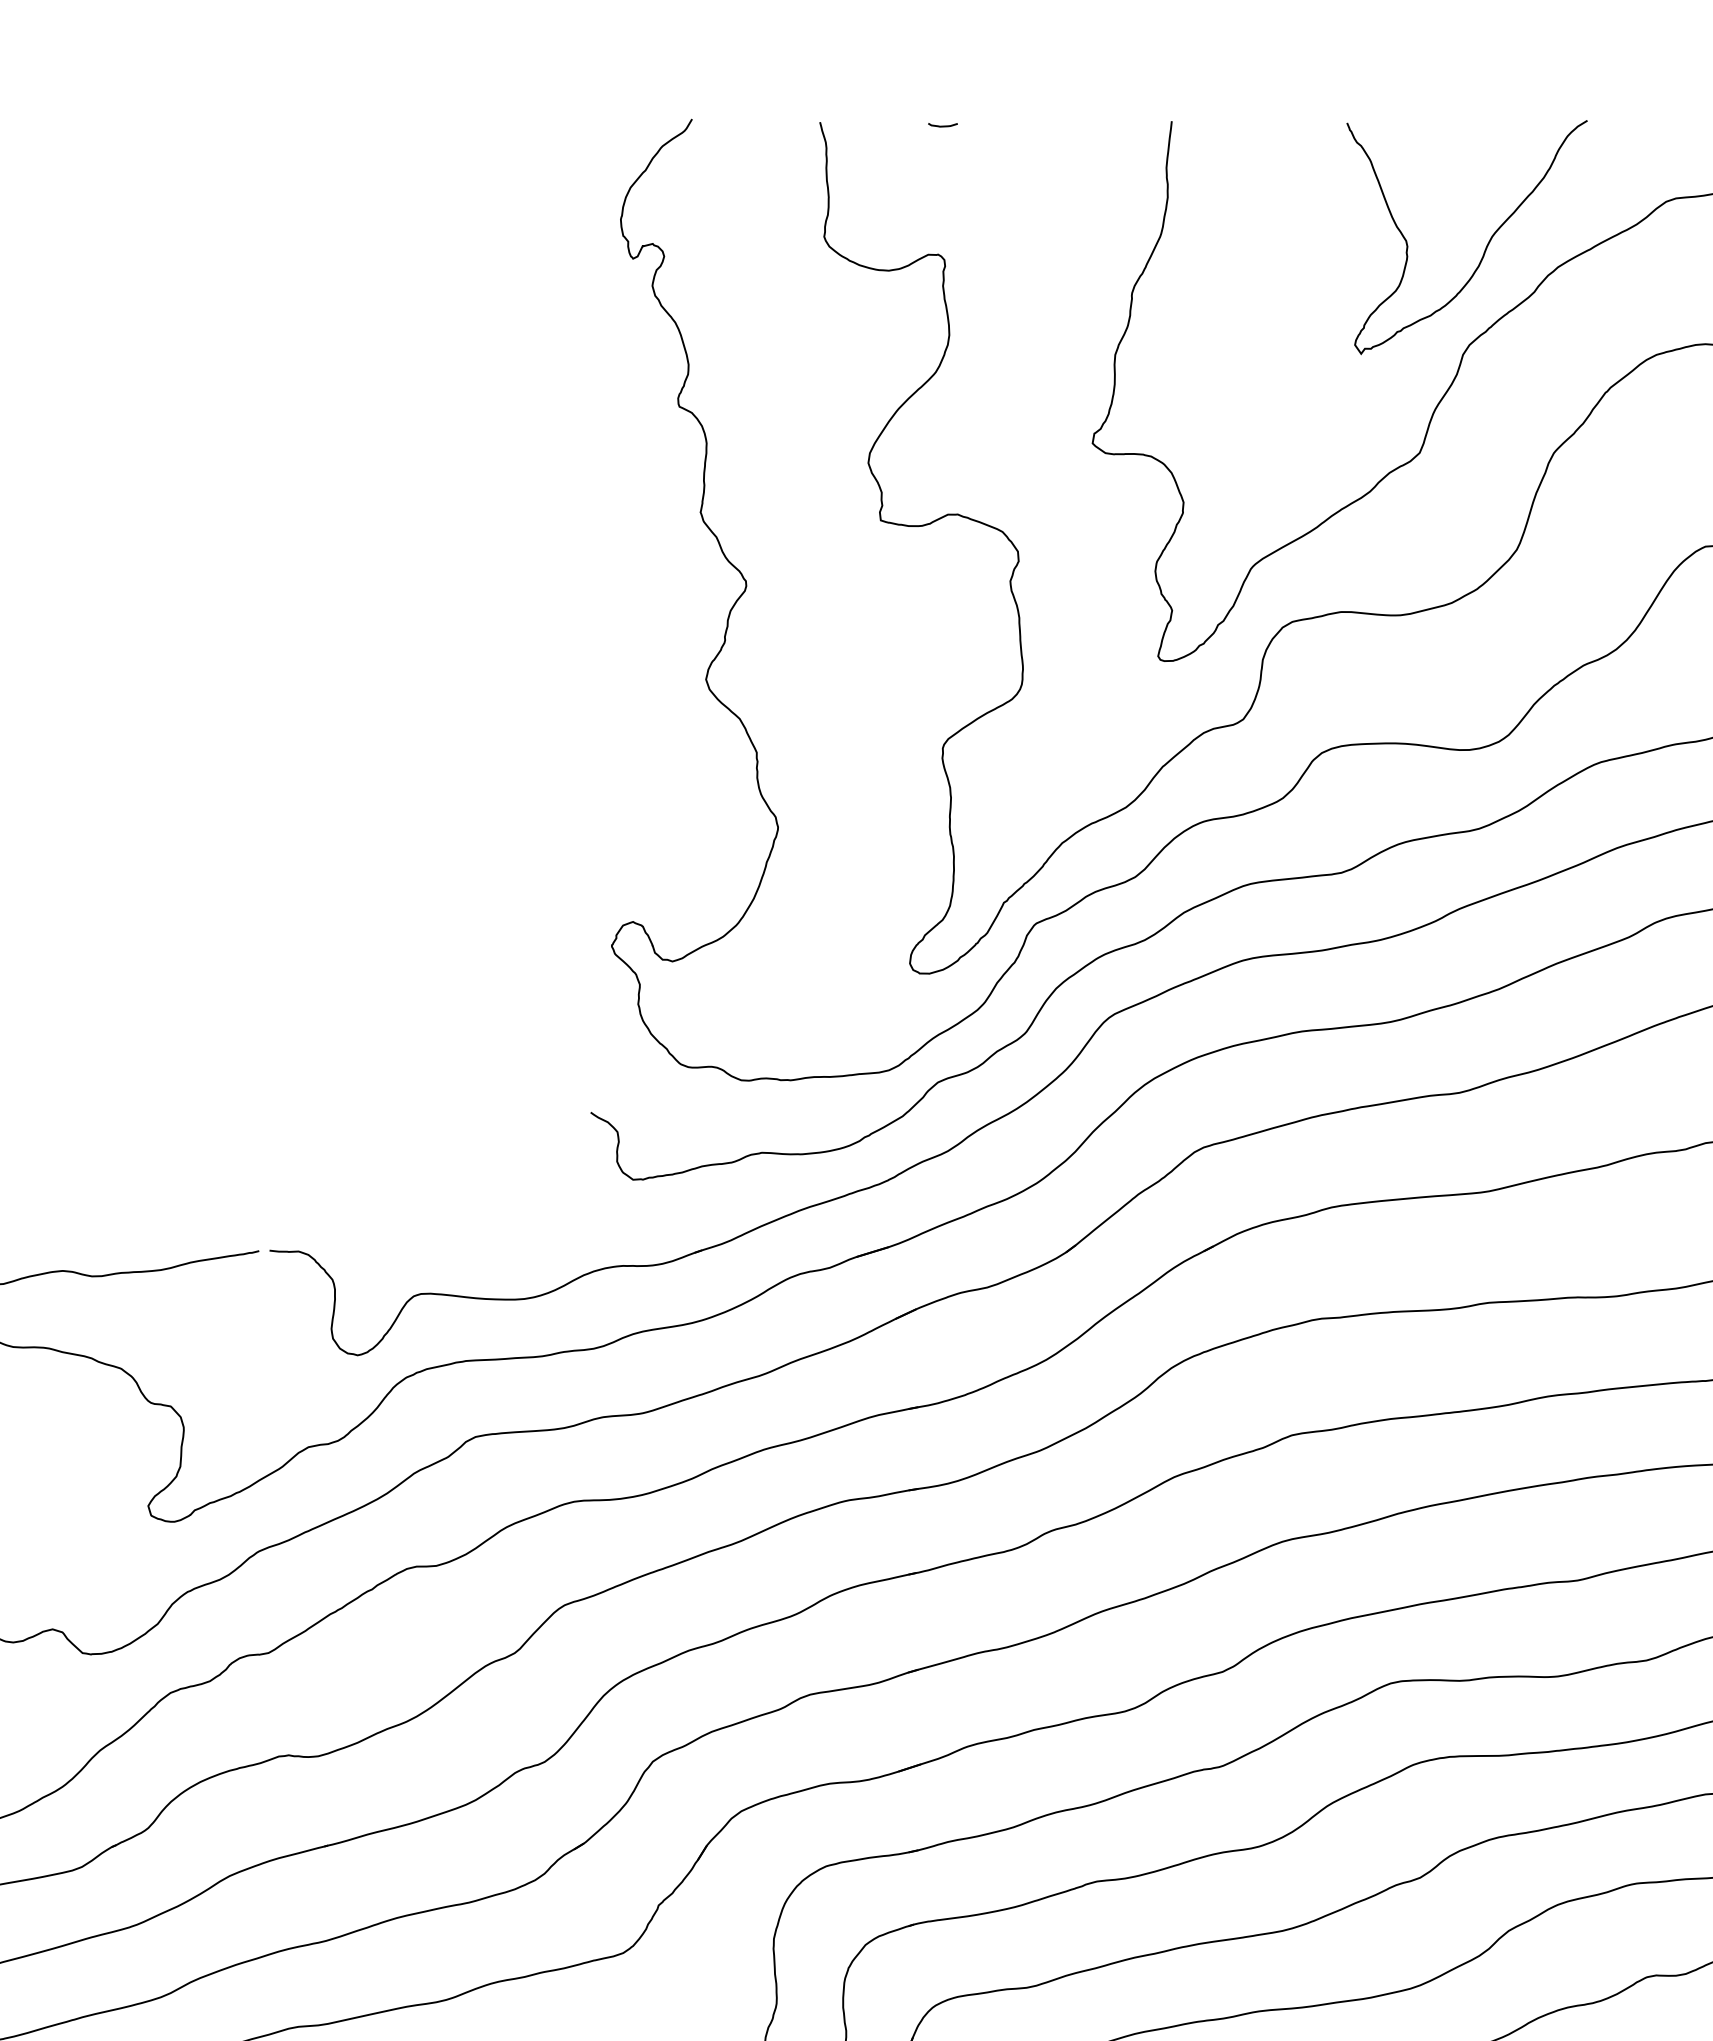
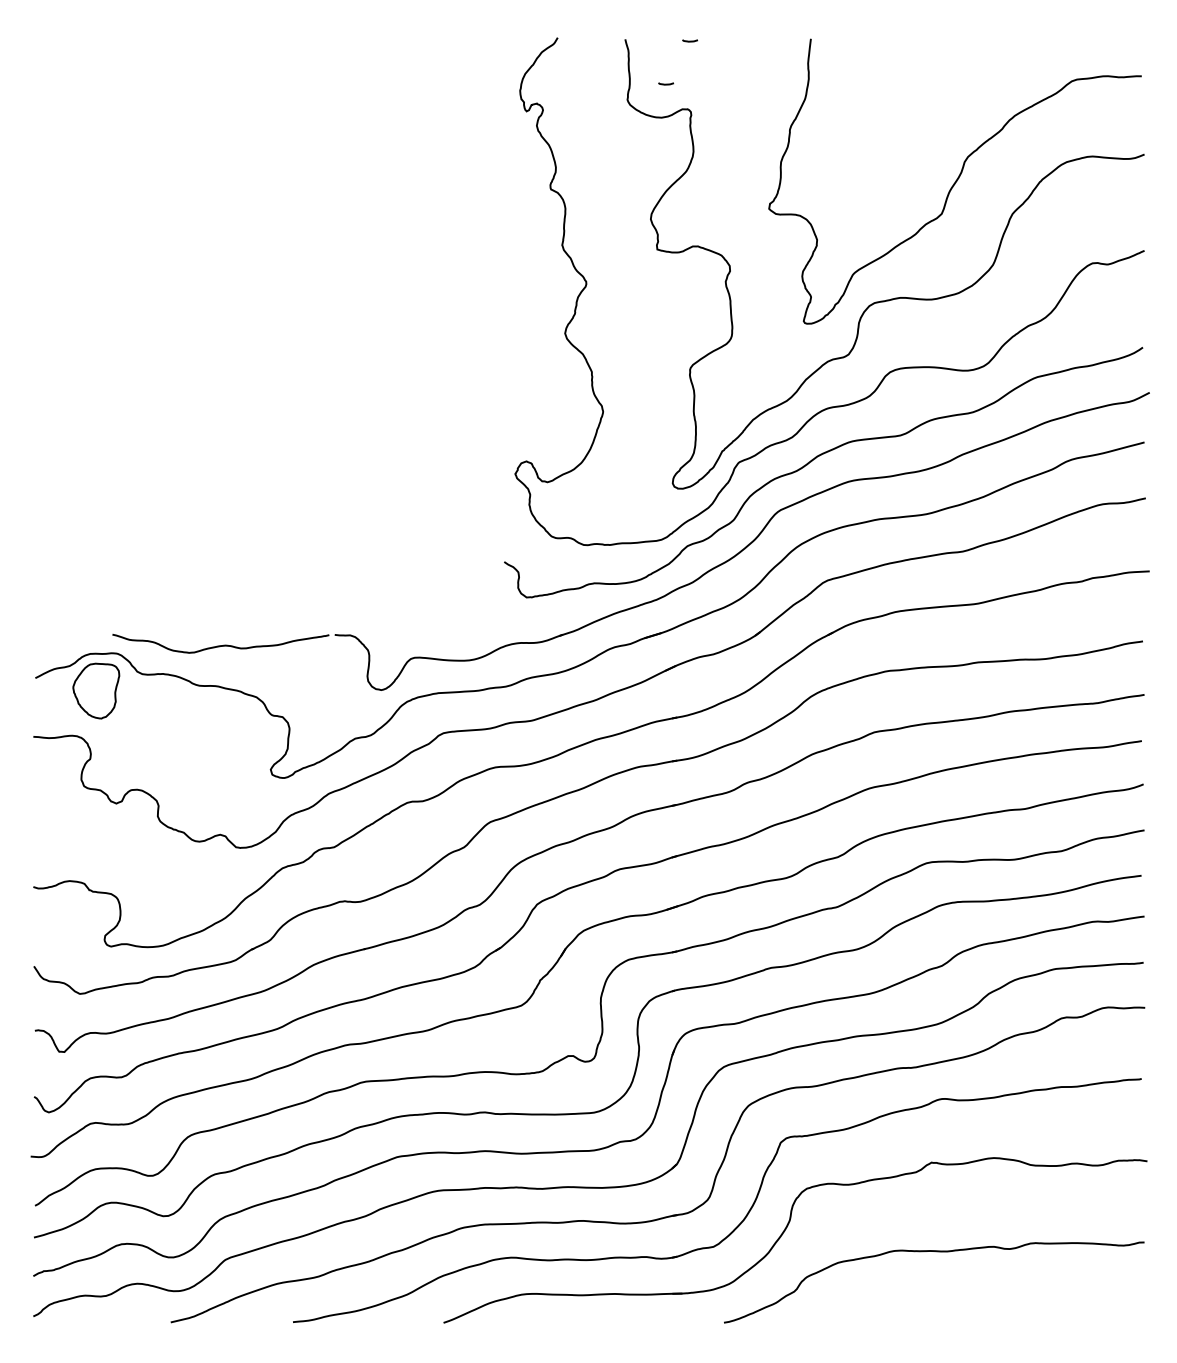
line: (896, 205) -> (665, 83), added
curve: (1485, 245) -> (976, 104), removed

